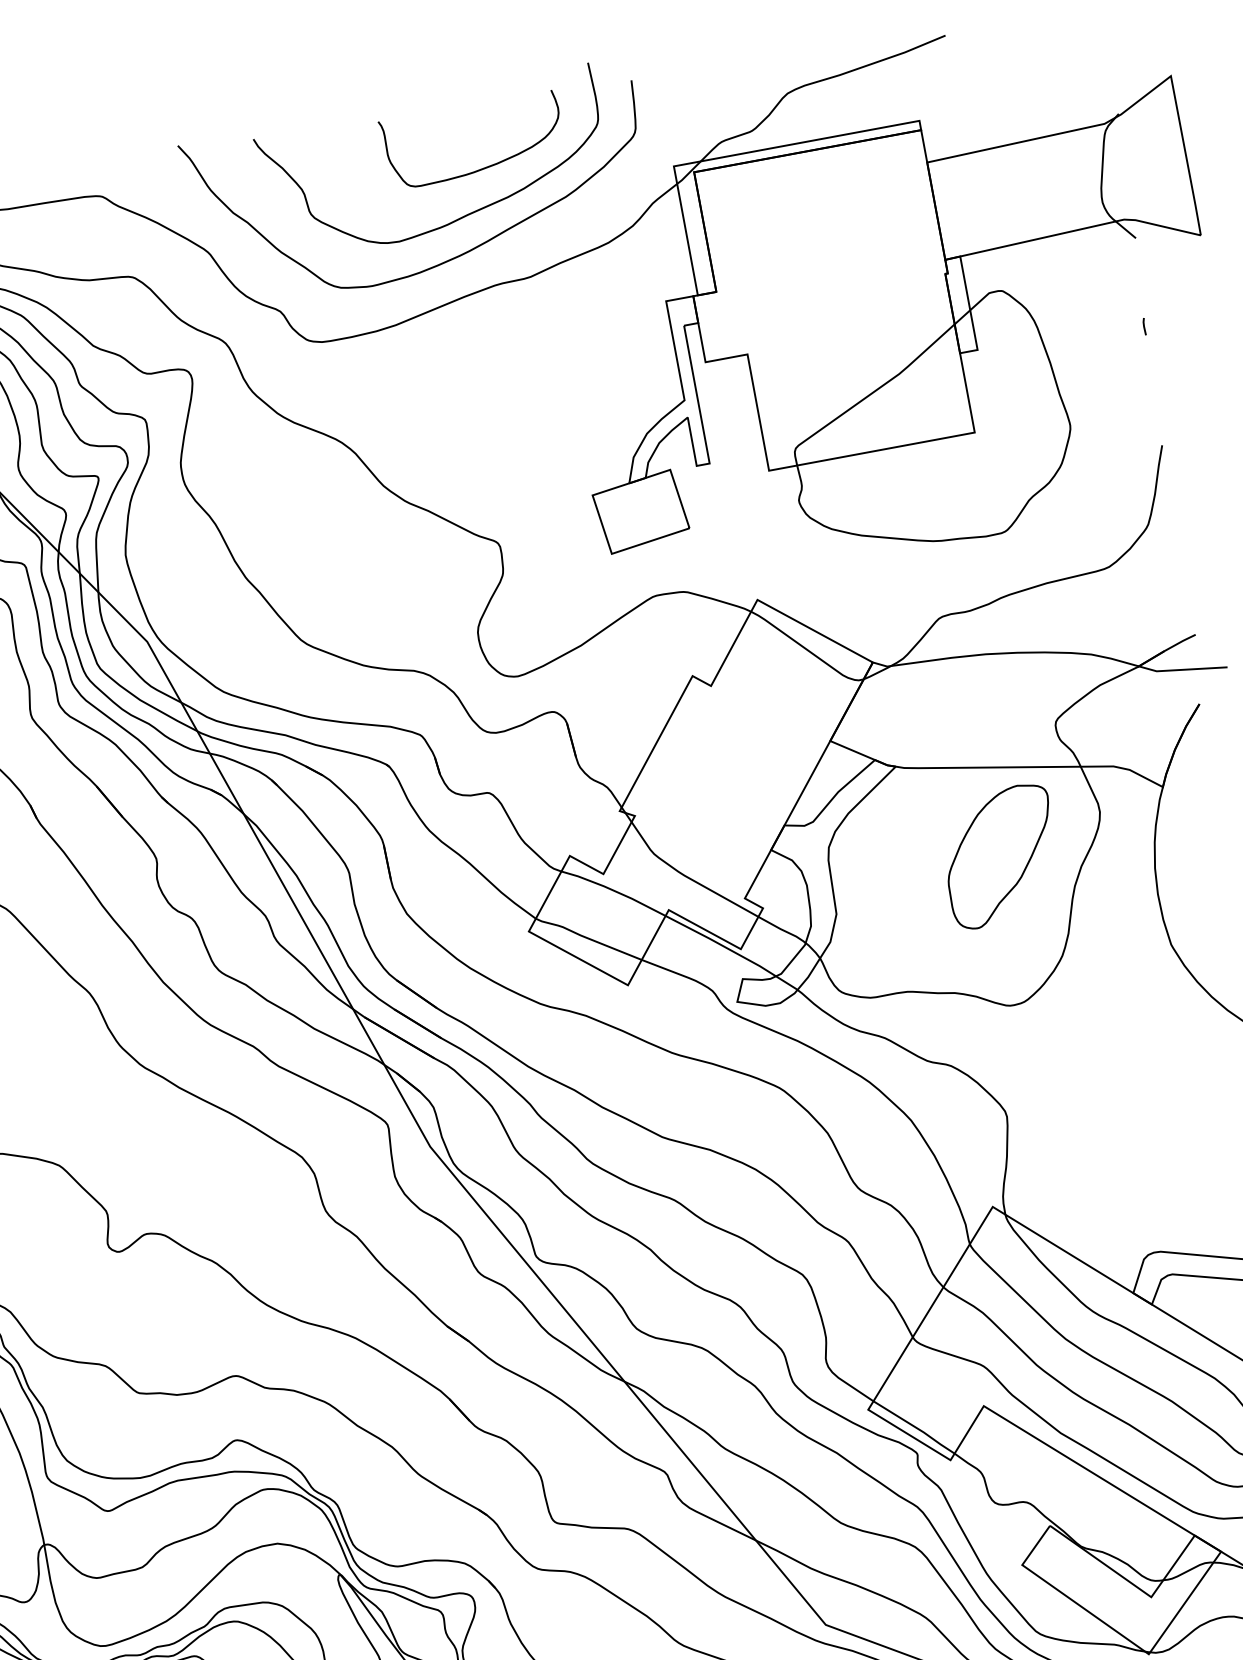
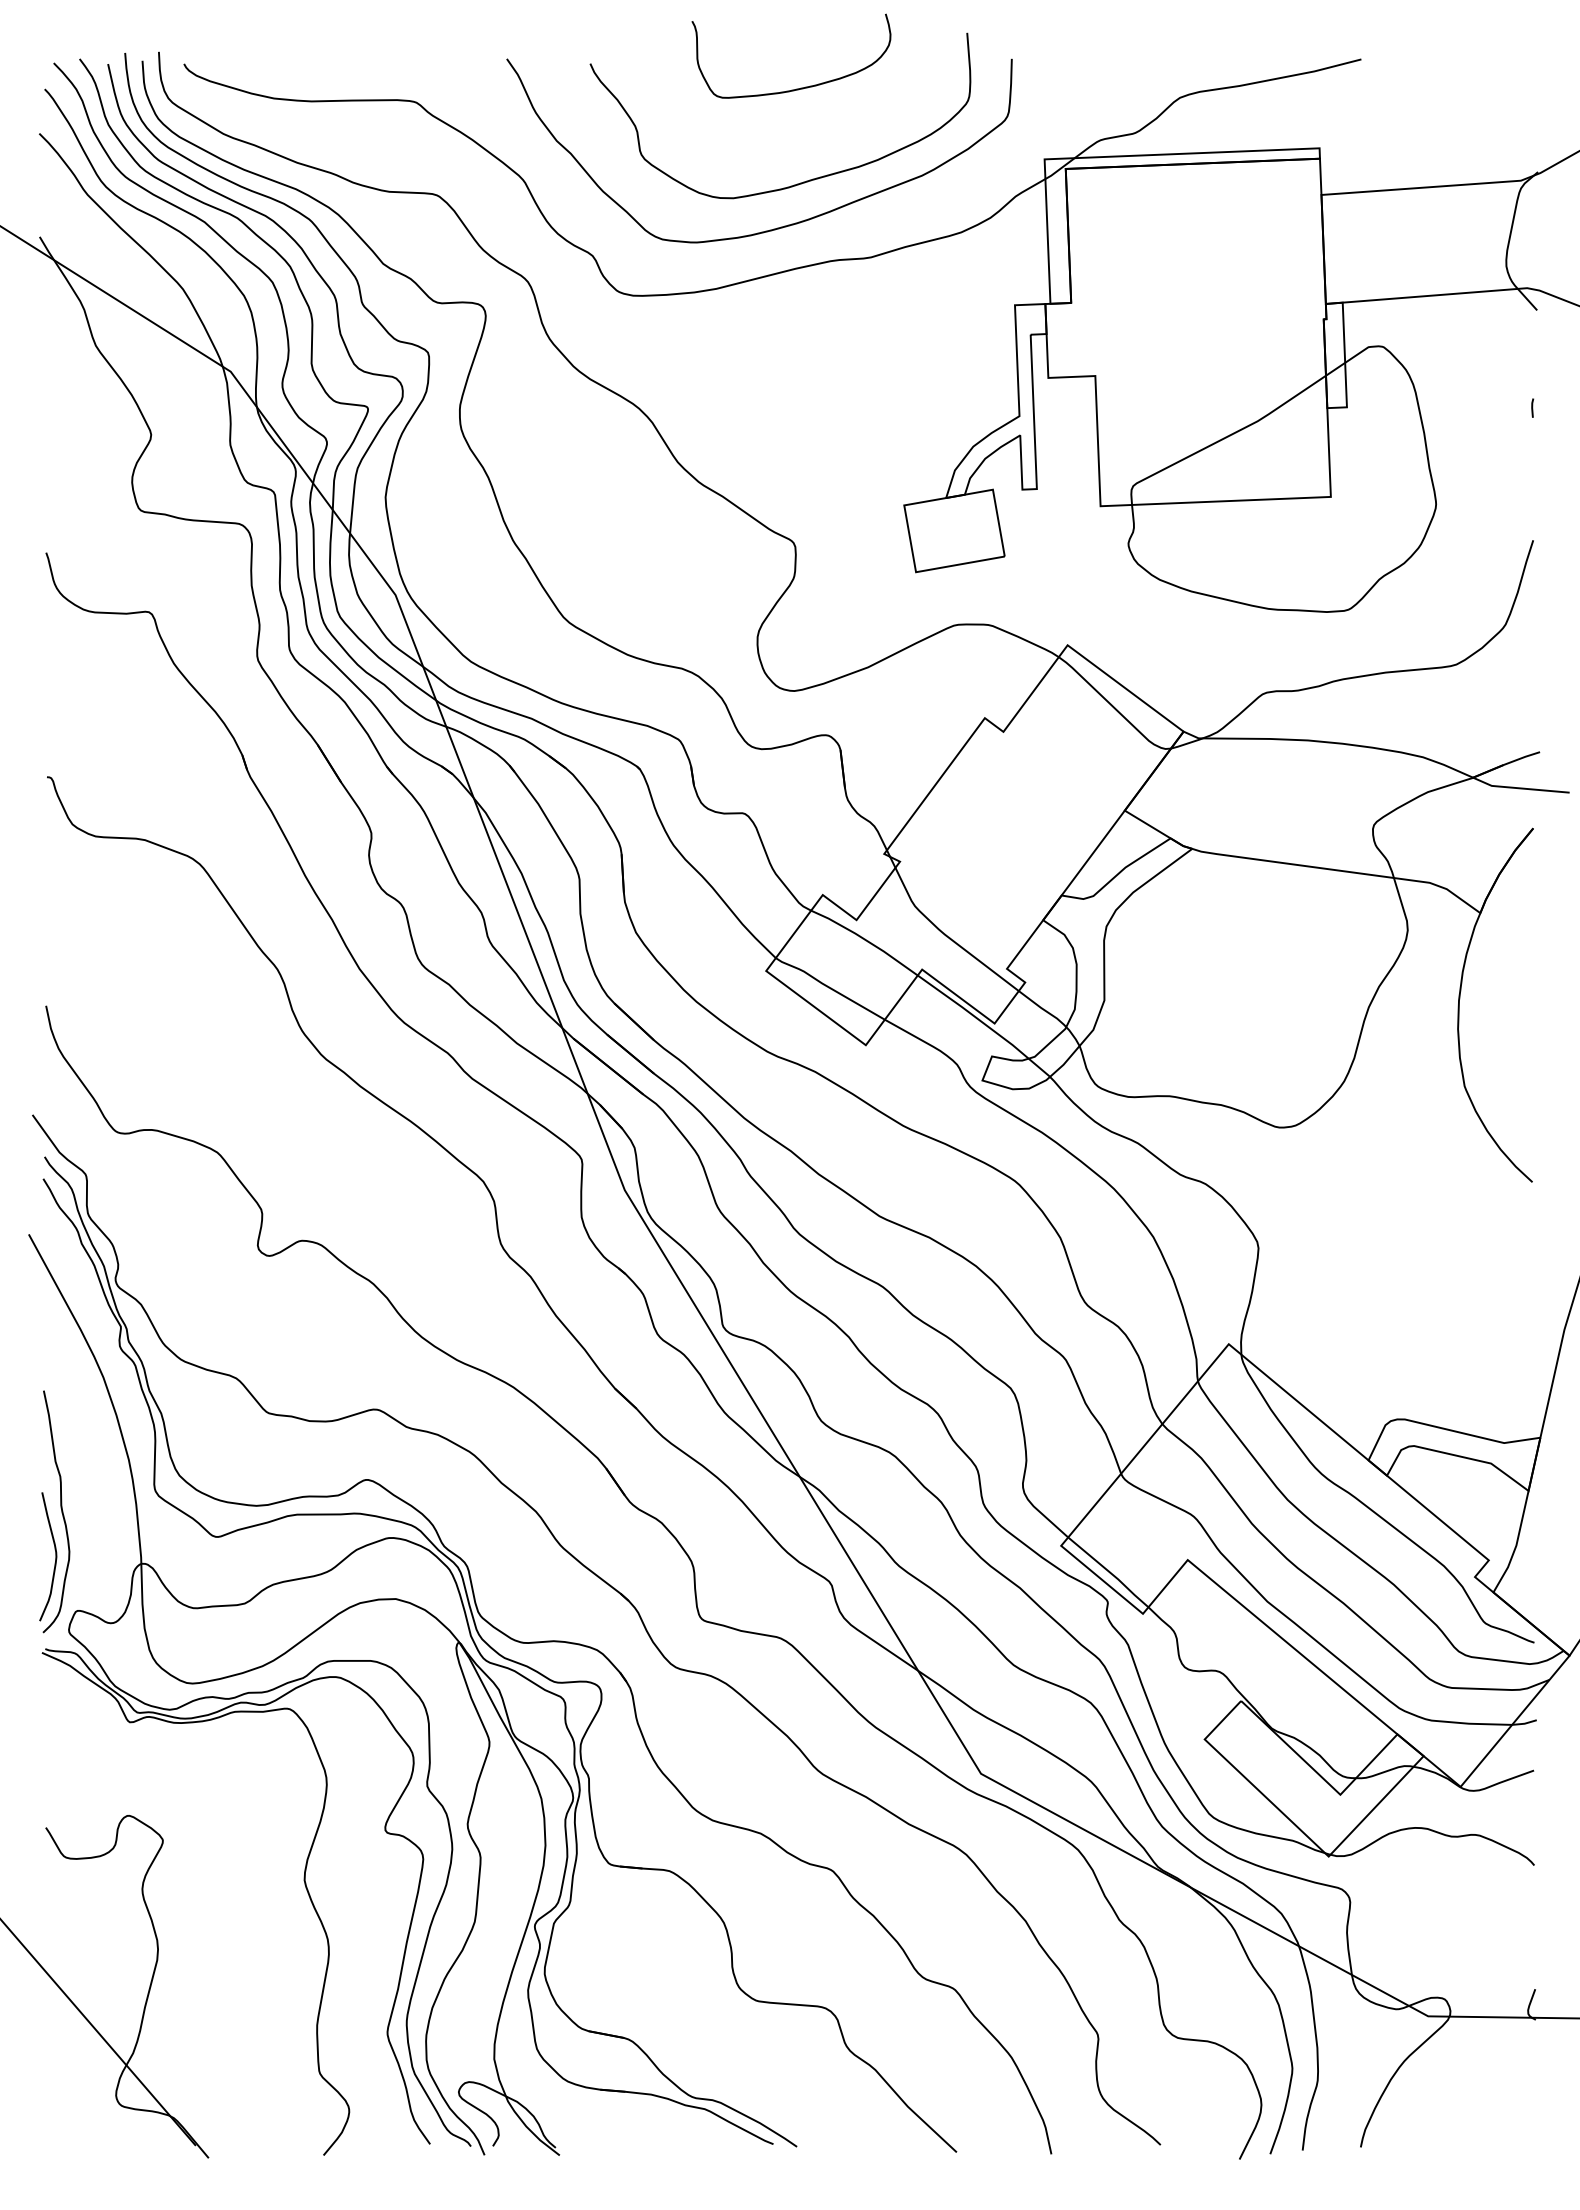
curve: (484, 167) -> (800, 87), moved
part: (1000, 855) -> (1292, 962), removed

